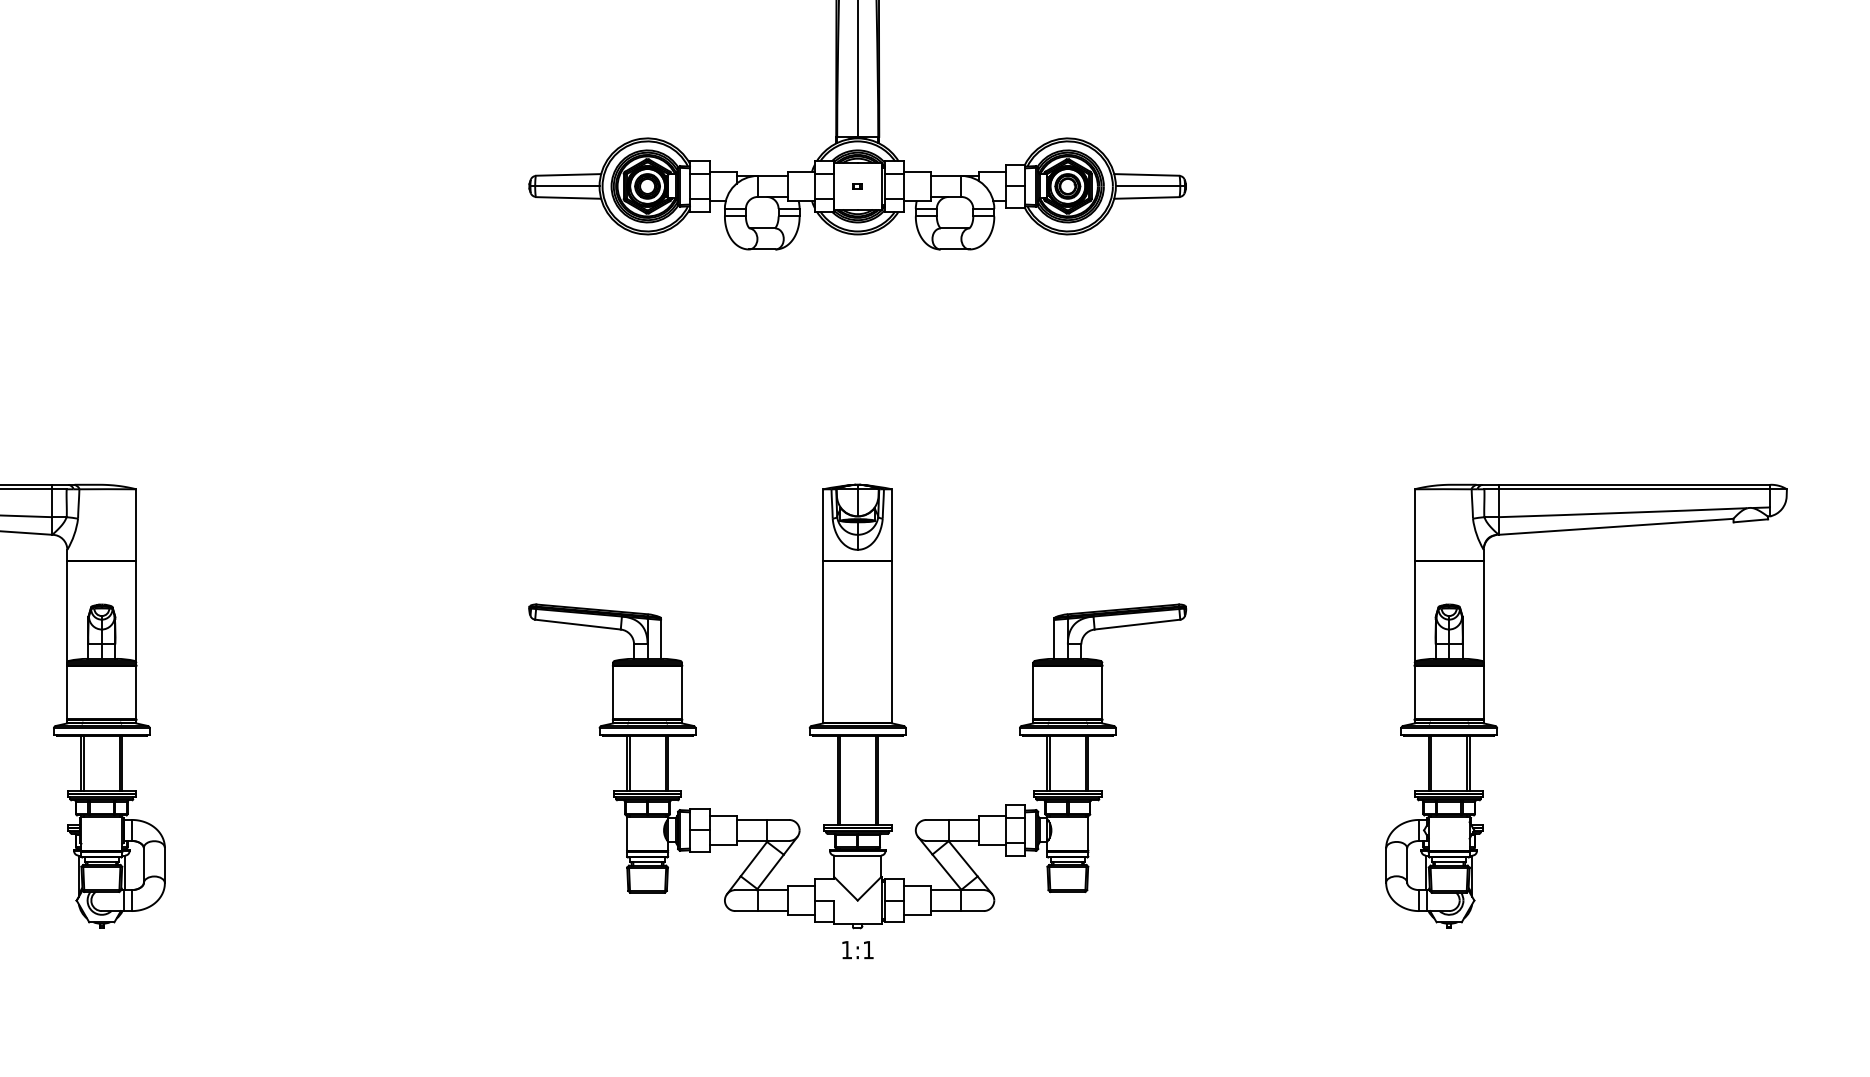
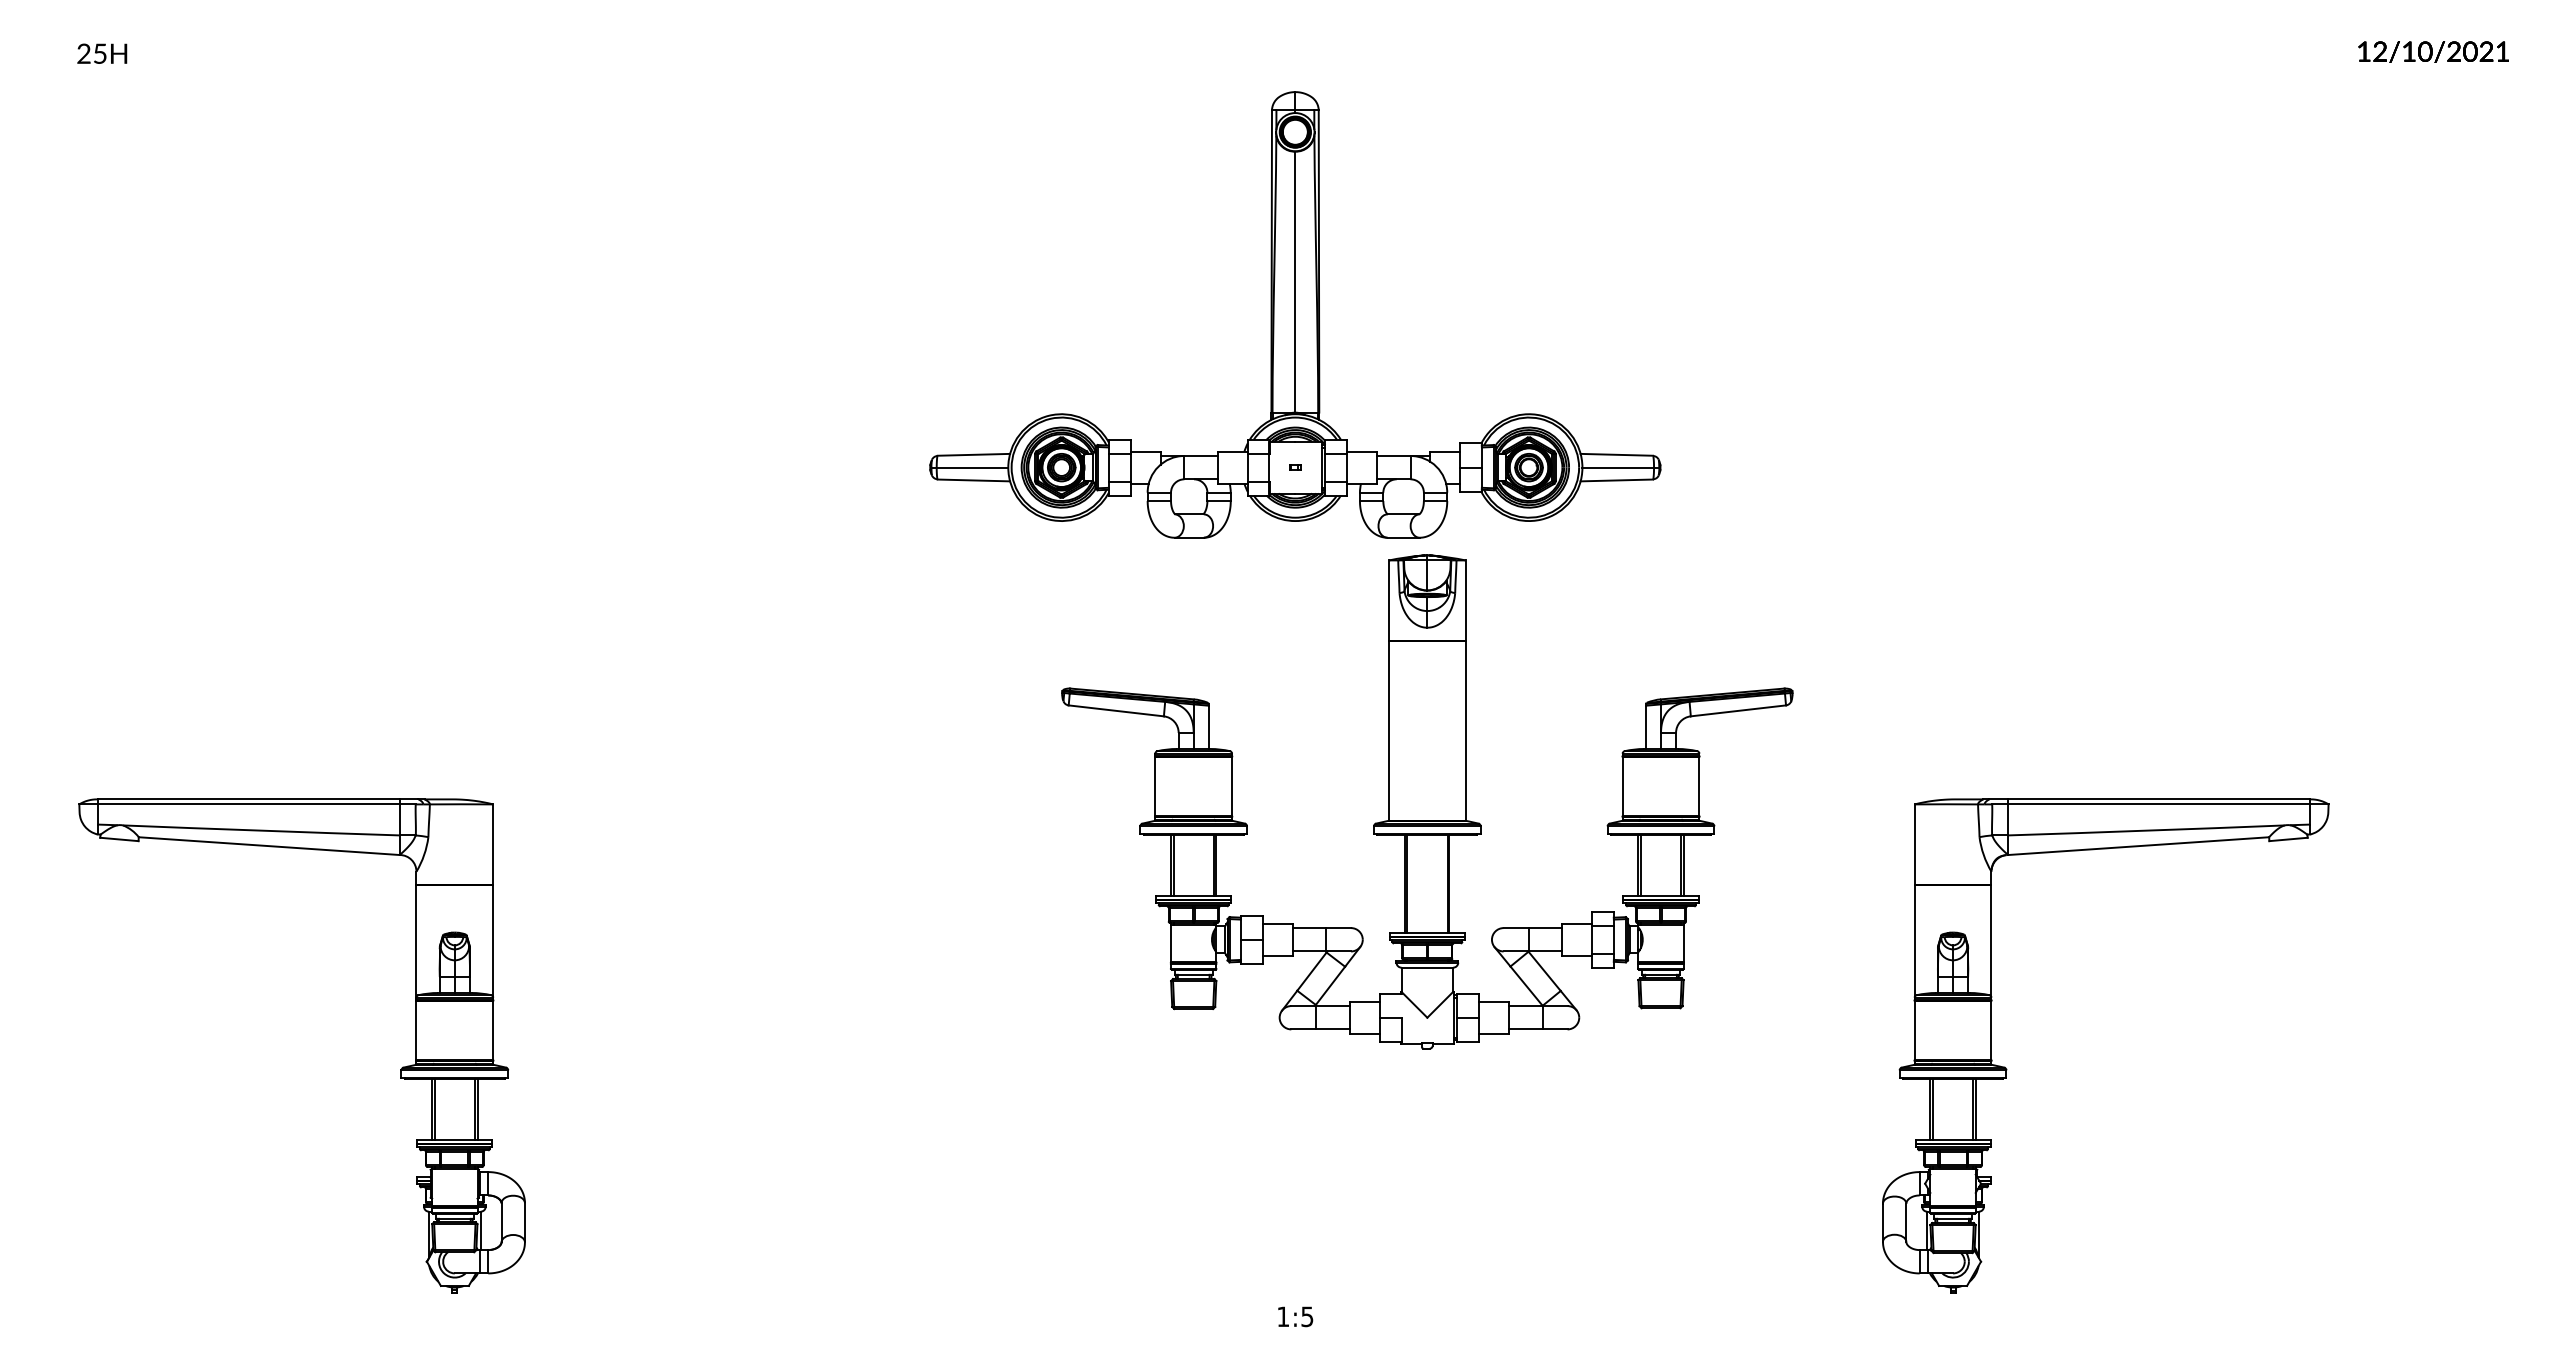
part: (857, 706) -> (1427, 801), moved
text: (868, 949) -> (1307, 1316), 1:1 -> 1:5

